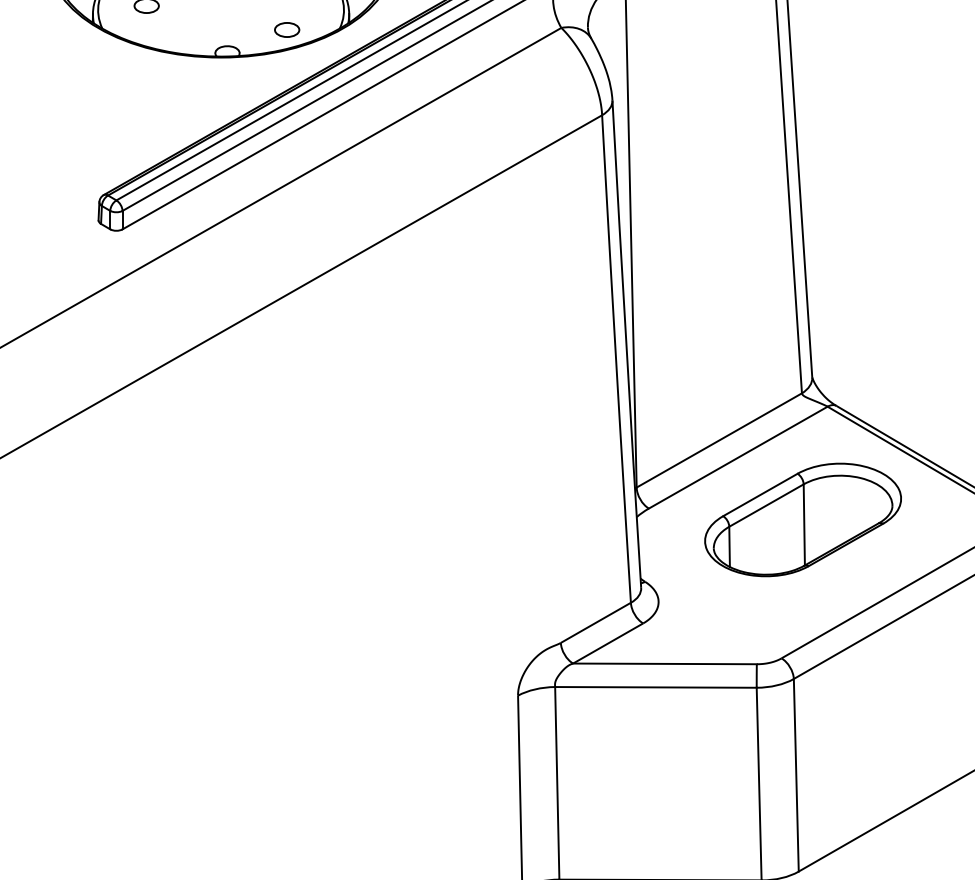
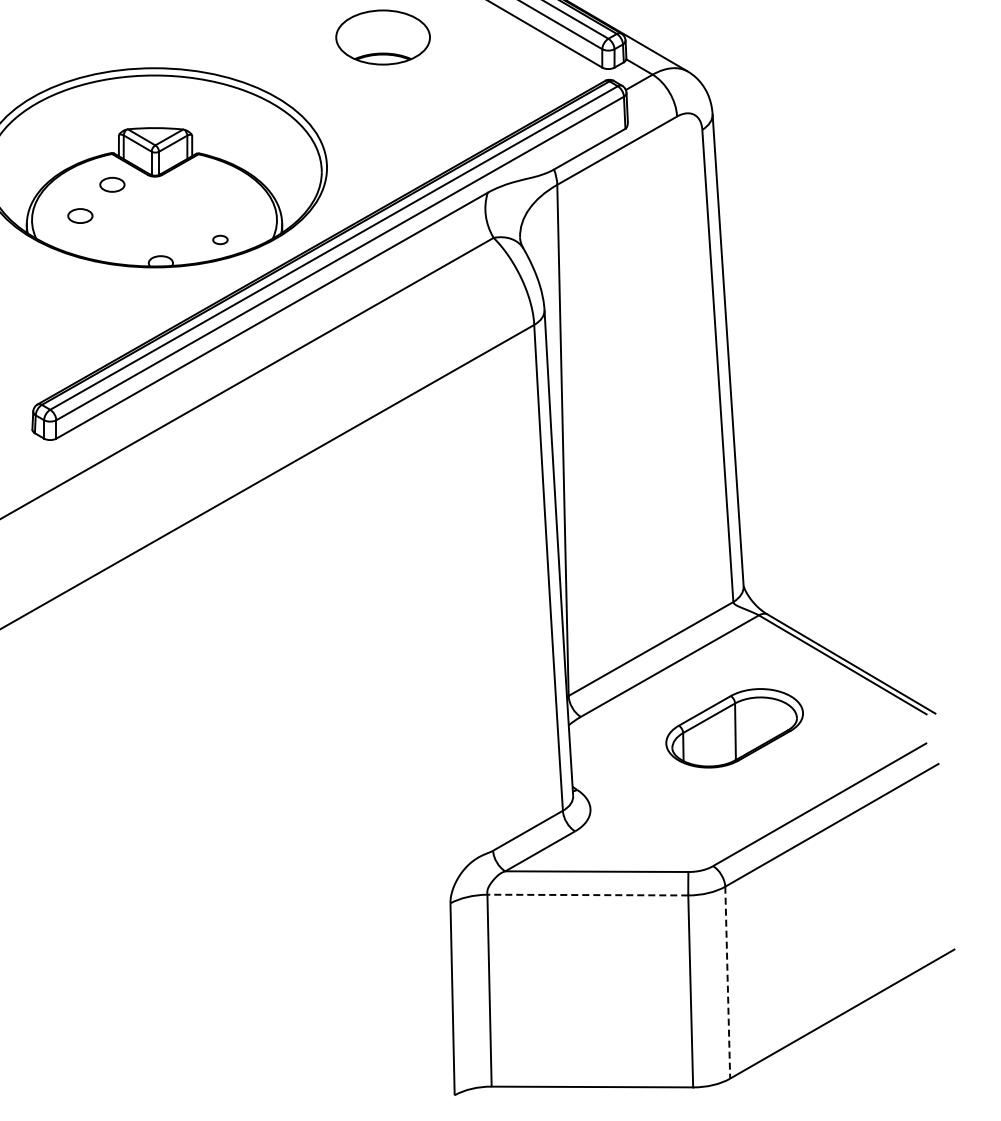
part: (287, 29) -> (220, 239), size x0.6
part: (803, 520) -> (734, 728), size x0.7
line: (655, 687) -> (587, 895), solid -> dashed
line: (796, 775) -> (727, 982), solid -> dashed

